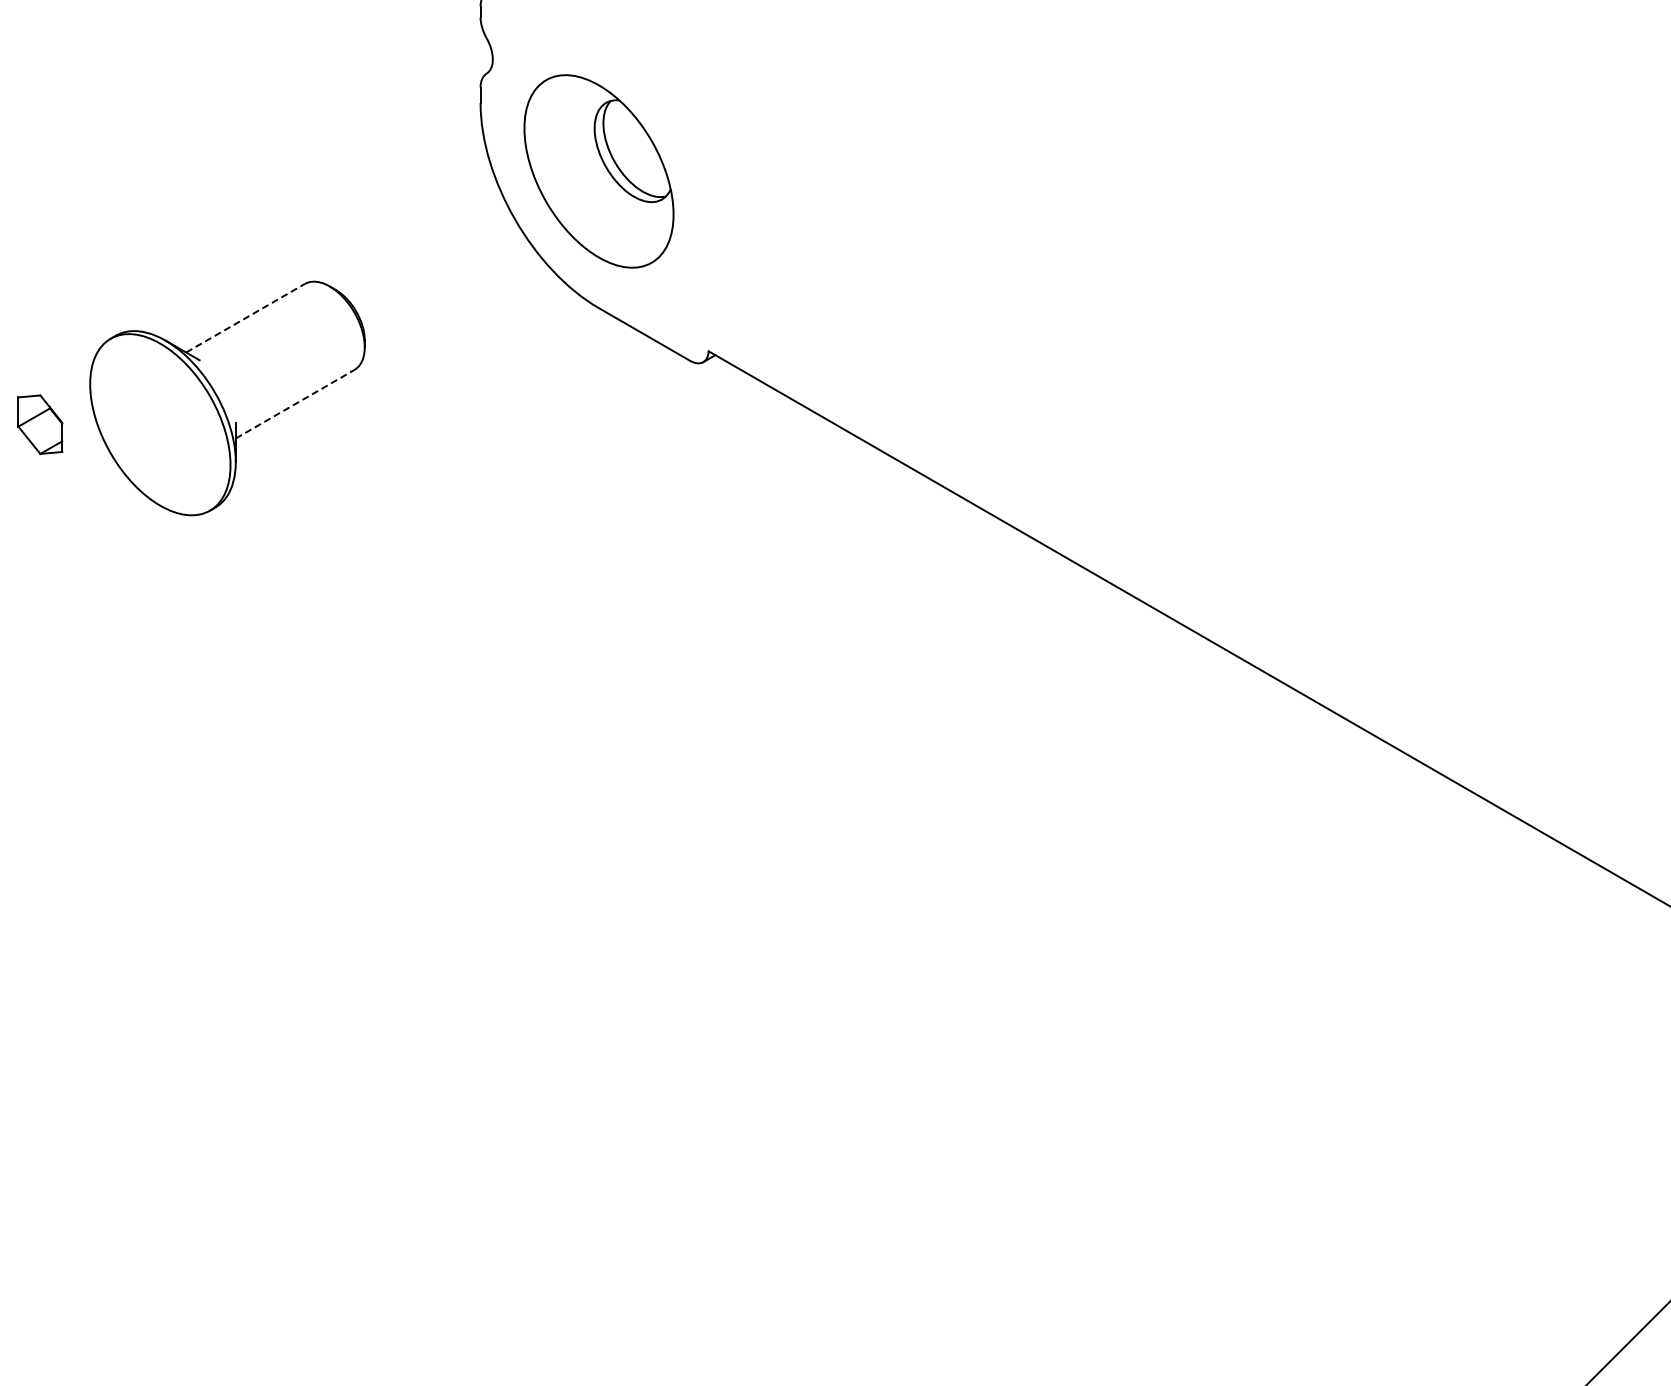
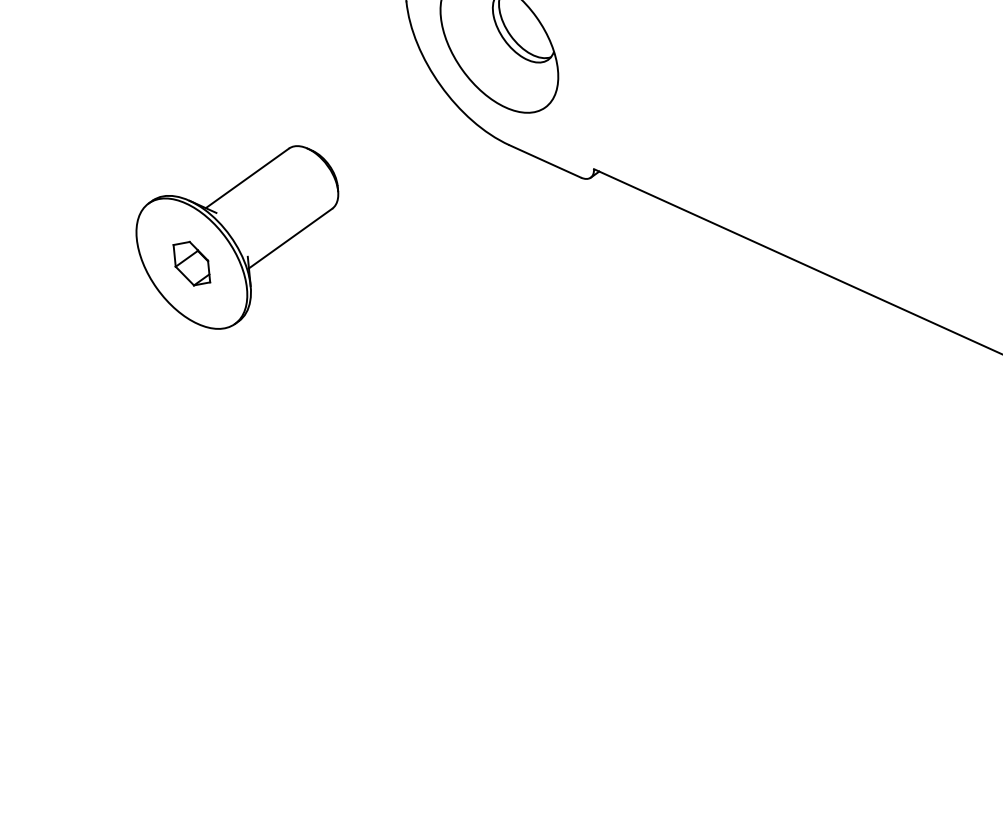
line: (245, 318) -> (247, 178), dashed -> solid
line: (295, 404) -> (290, 238), dashed -> solid
part: (40, 424) -> (191, 263), moved

